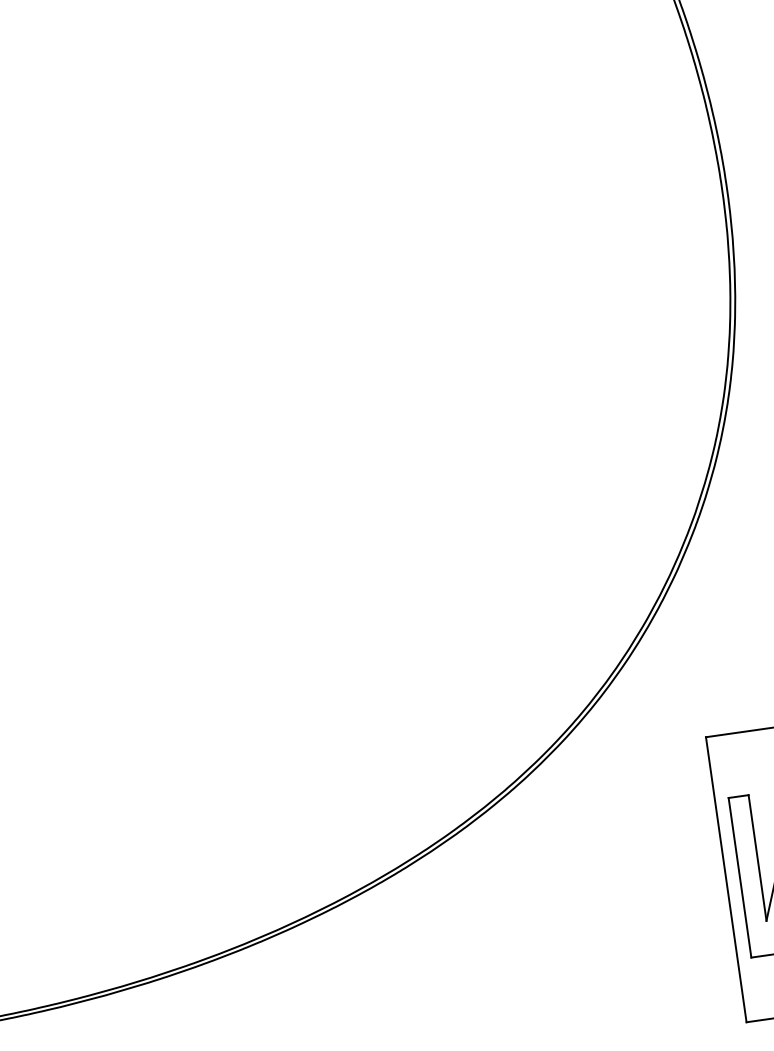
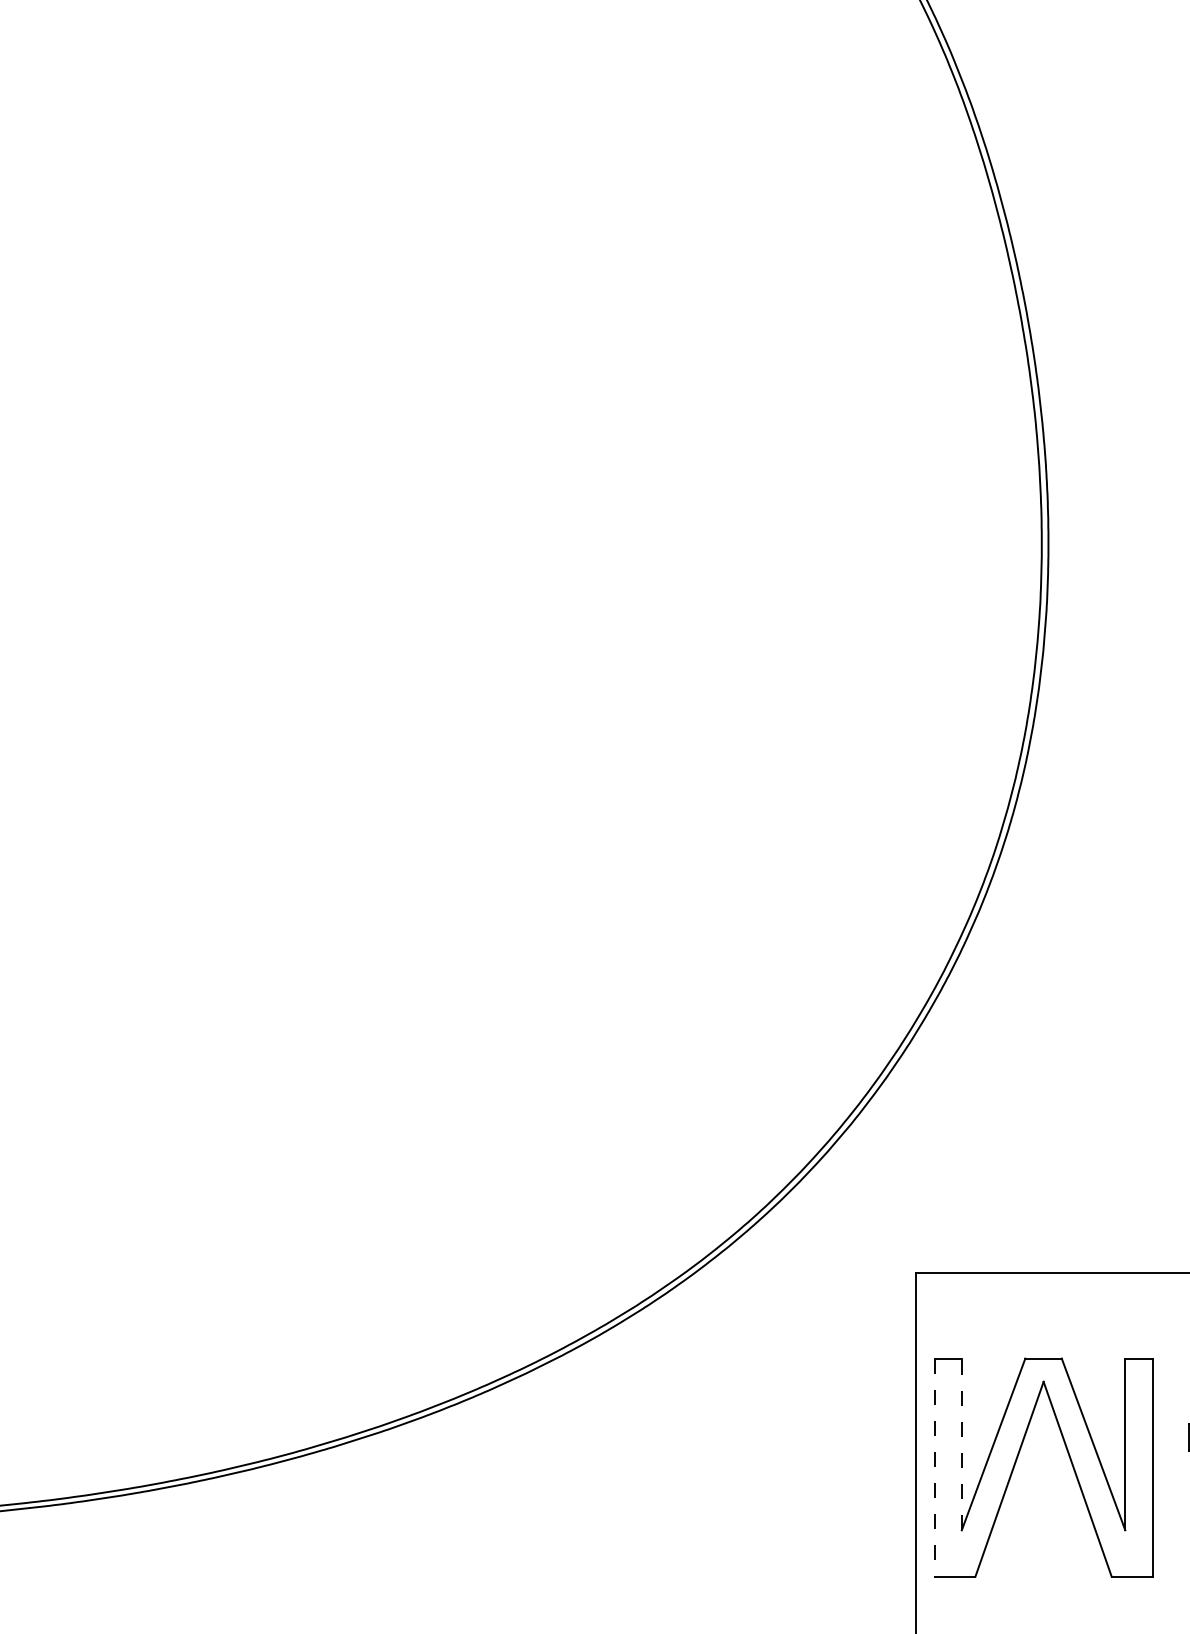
line: (757, 858) -> (961, 1444), solid -> dashed
line: (740, 878) -> (934, 1468), solid -> dashed

